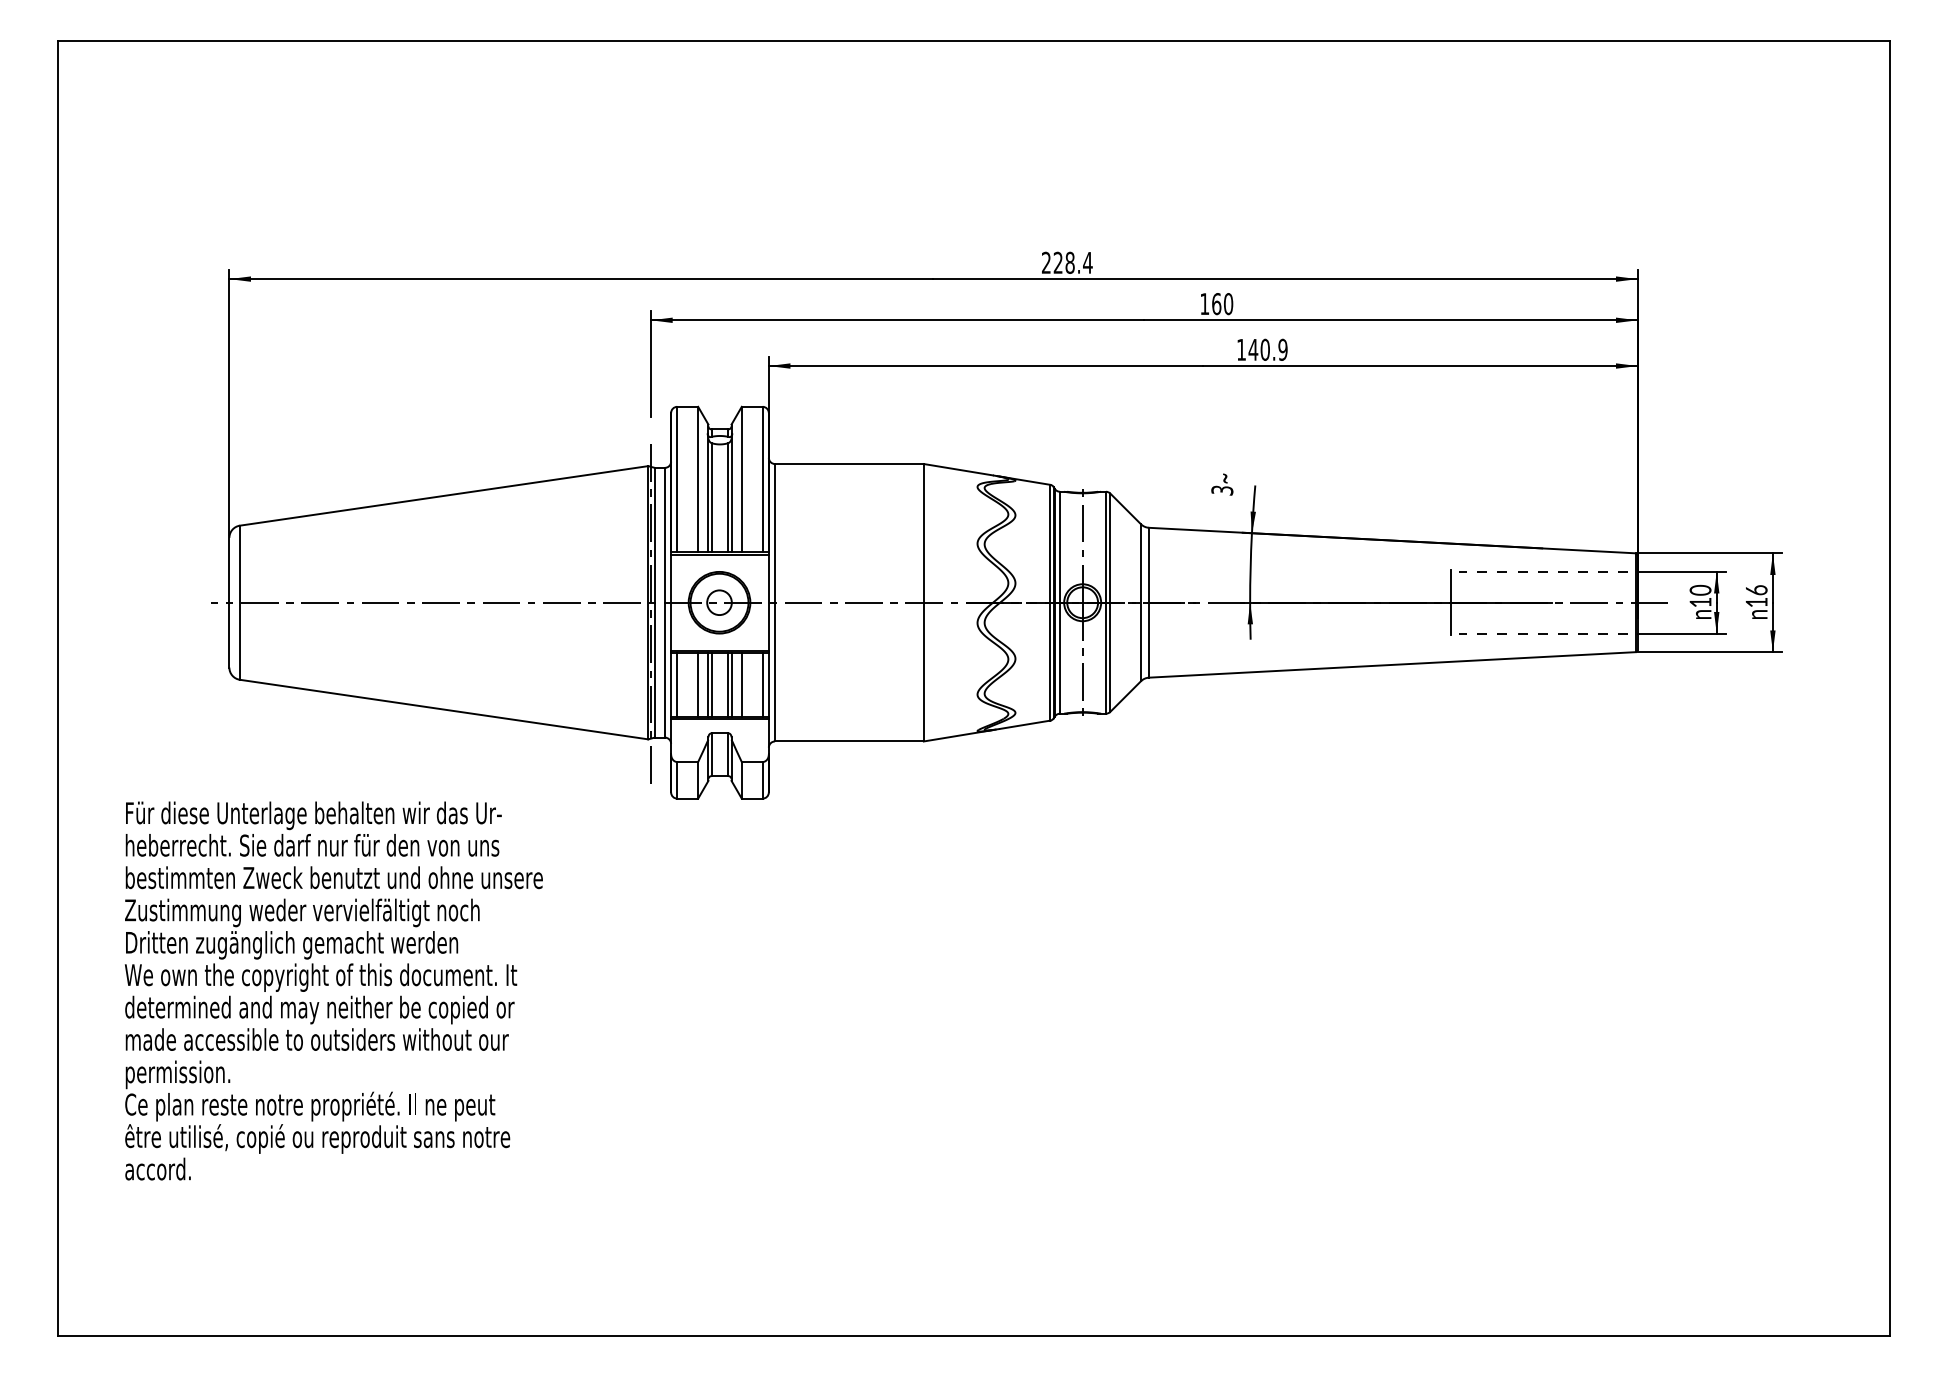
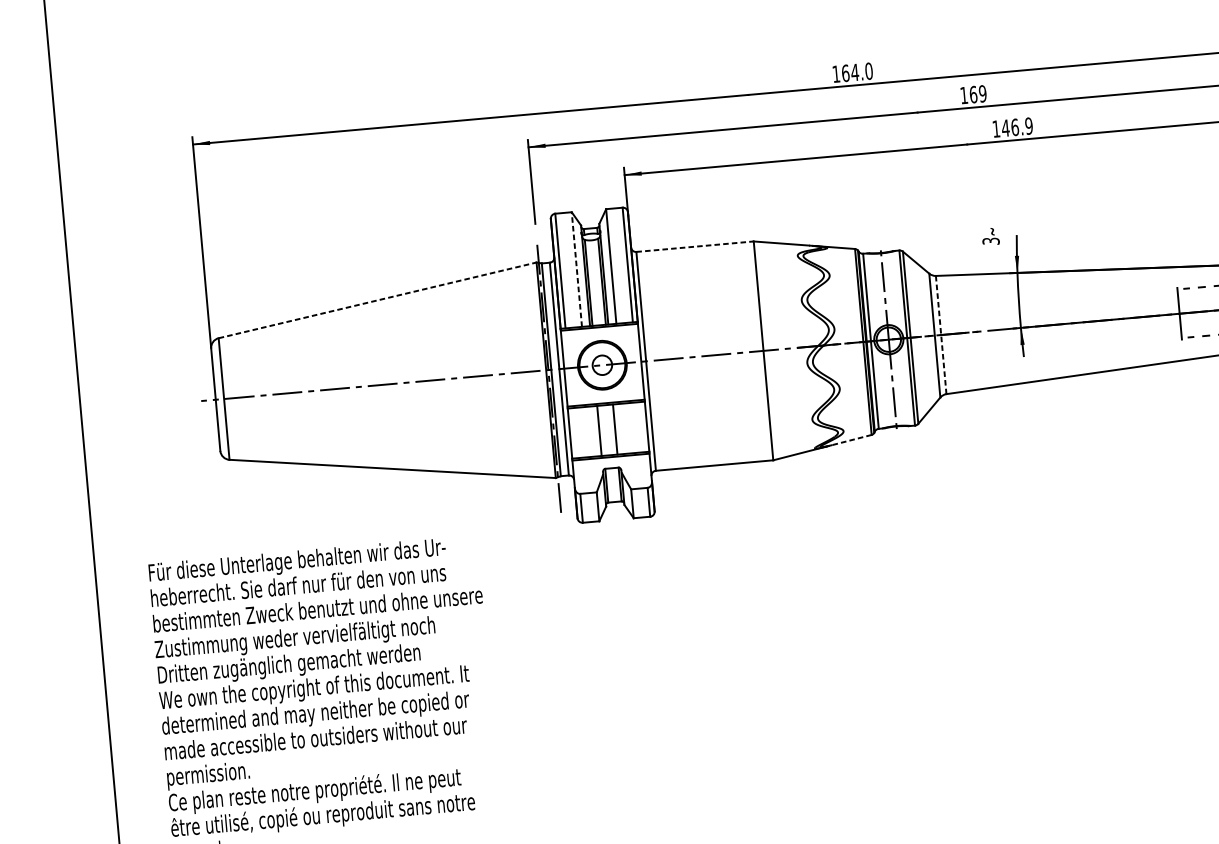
text: (1067, 262) -> (852, 72), 228.4 -> 164.0
text: (1228, 304) -> (982, 94), 160 -> 169
text: (1264, 349) -> (1014, 127), 140.9 -> 146.9
line: (849, 464) -> (695, 247), solid -> dashed
line: (698, 479) -> (577, 269), solid -> dashed
line: (444, 495) -> (377, 300), solid -> dashed
line: (1149, 602) -> (941, 334), solid -> dashed
line: (677, 684) -> (575, 432), removed
line: (698, 684) -> (591, 431), removed
line: (711, 684) -> (601, 430), removed
line: (731, 684) -> (617, 428), removed
line: (741, 684) -> (625, 428), removed
line: (762, 684) -> (642, 426), removed
line: (1025, 724) -> (852, 439), solid -> dashed

